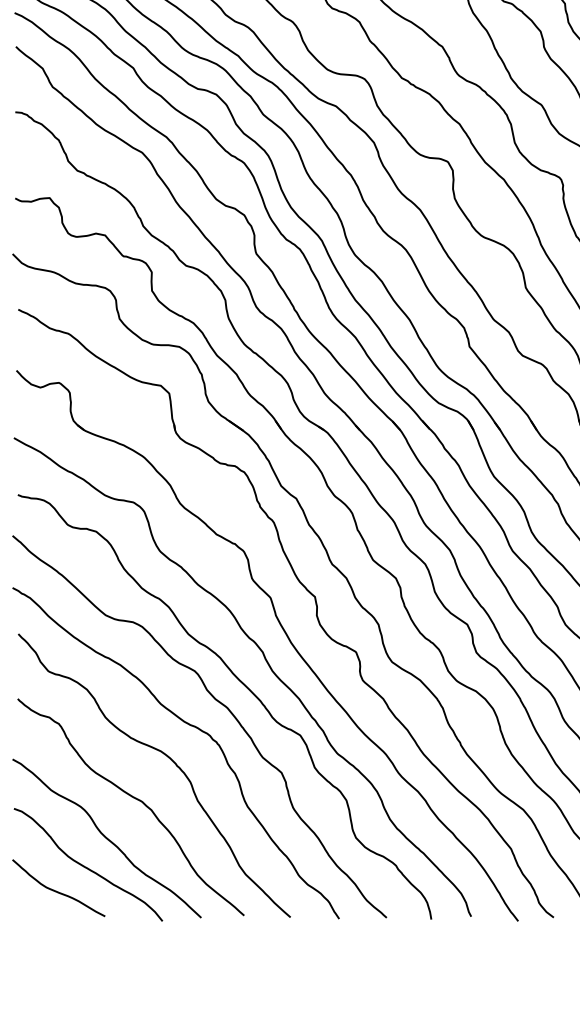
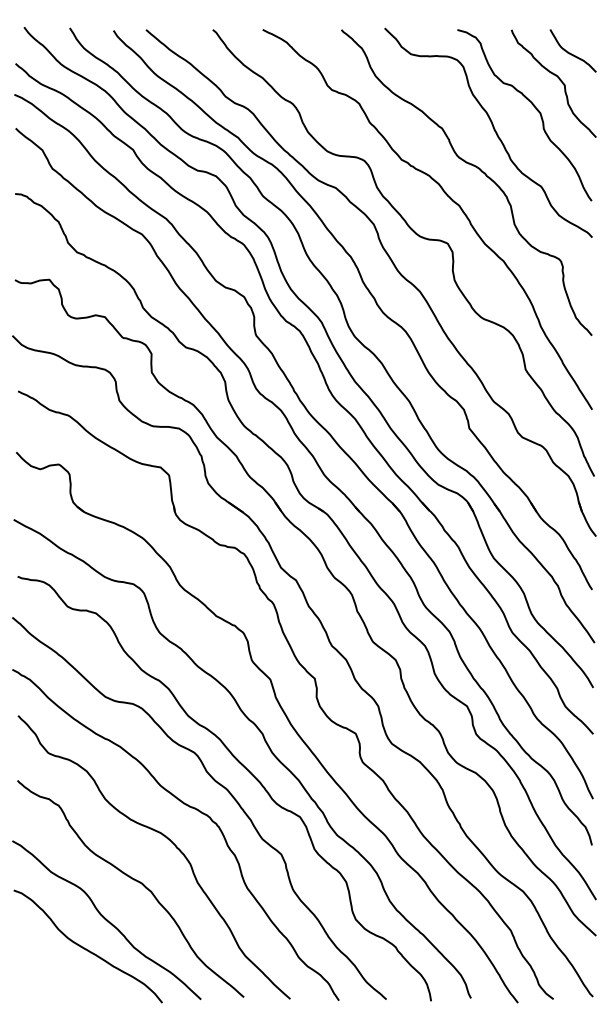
curve: (56, 890) -> (56, 972), removed

